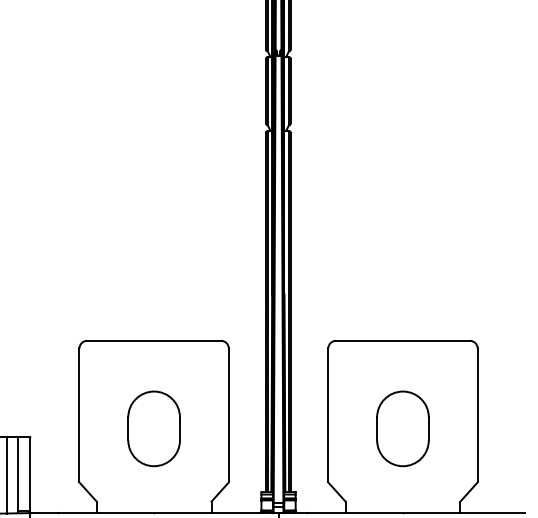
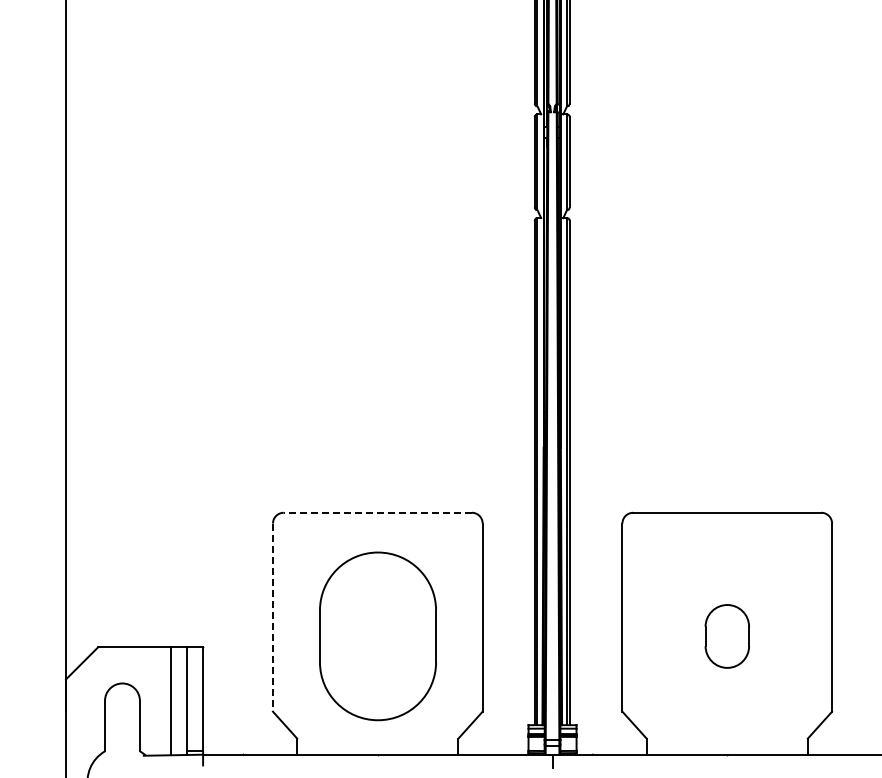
line: (153, 340) -> (377, 512), solid -> dashed
line: (79, 416) -> (273, 618), solid -> dashed
part: (153, 428) -> (377, 636), size x1.6
part: (403, 428) -> (727, 636), size x0.6

